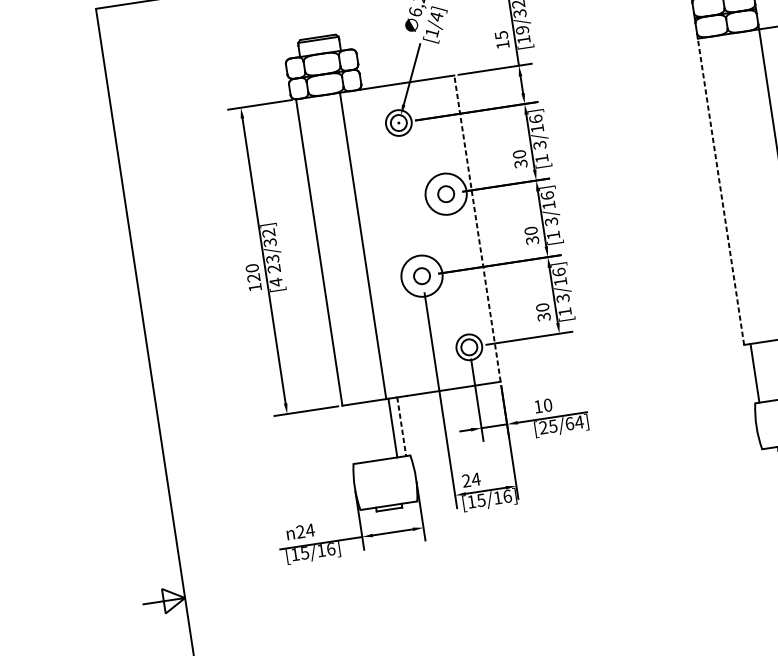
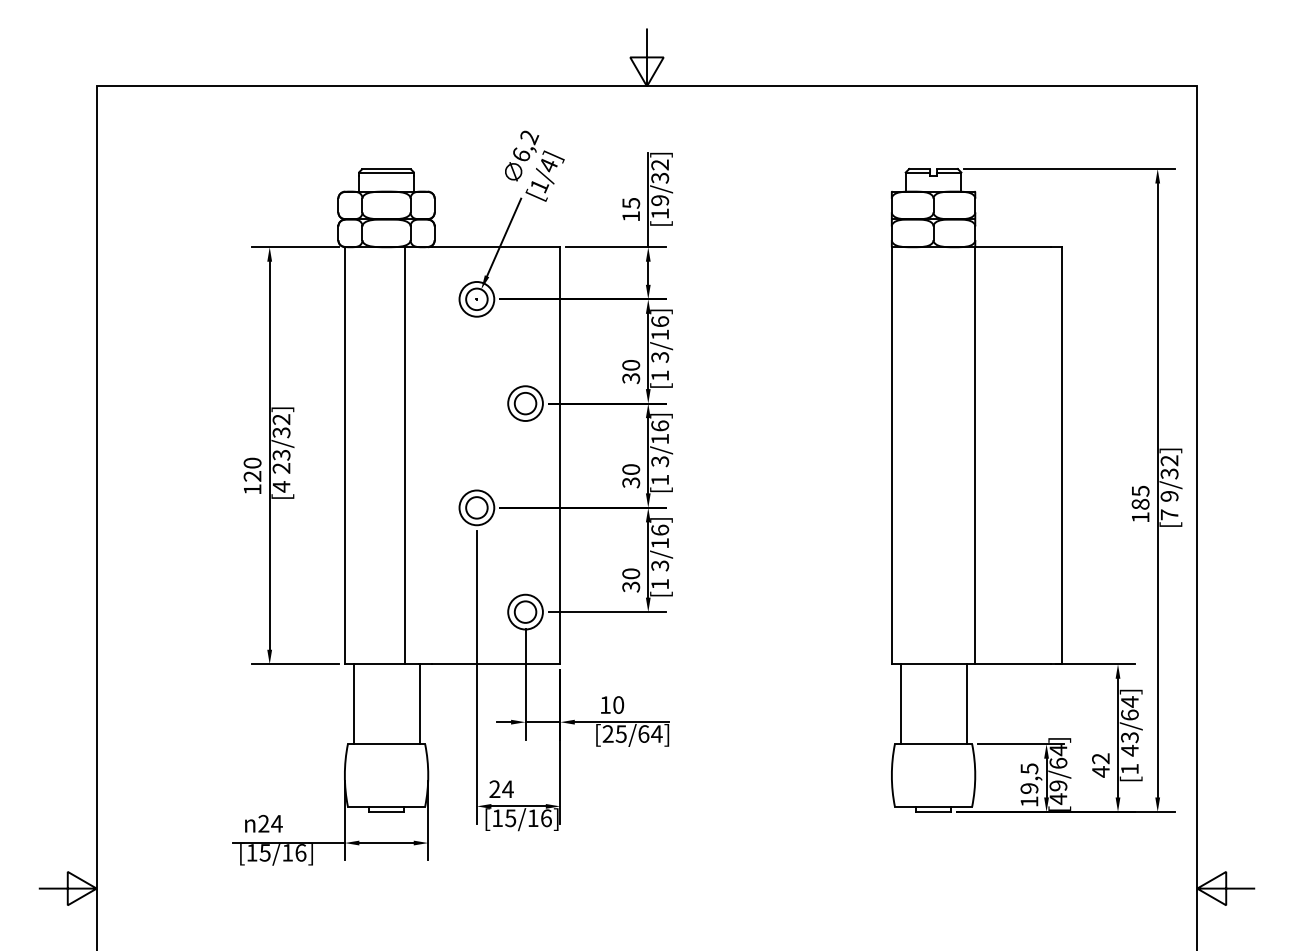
line: (720, 191) -> (891, 455), dashed -> solid
circle: (446, 194) -> (525, 403), size x0.62
line: (477, 228) -> (560, 455), dashed -> solid
circle: (421, 275) -> (476, 507), size x0.62
line: (401, 426) -> (419, 704), dashed -> solid
line: (392, 428) -> (353, 704), moved

